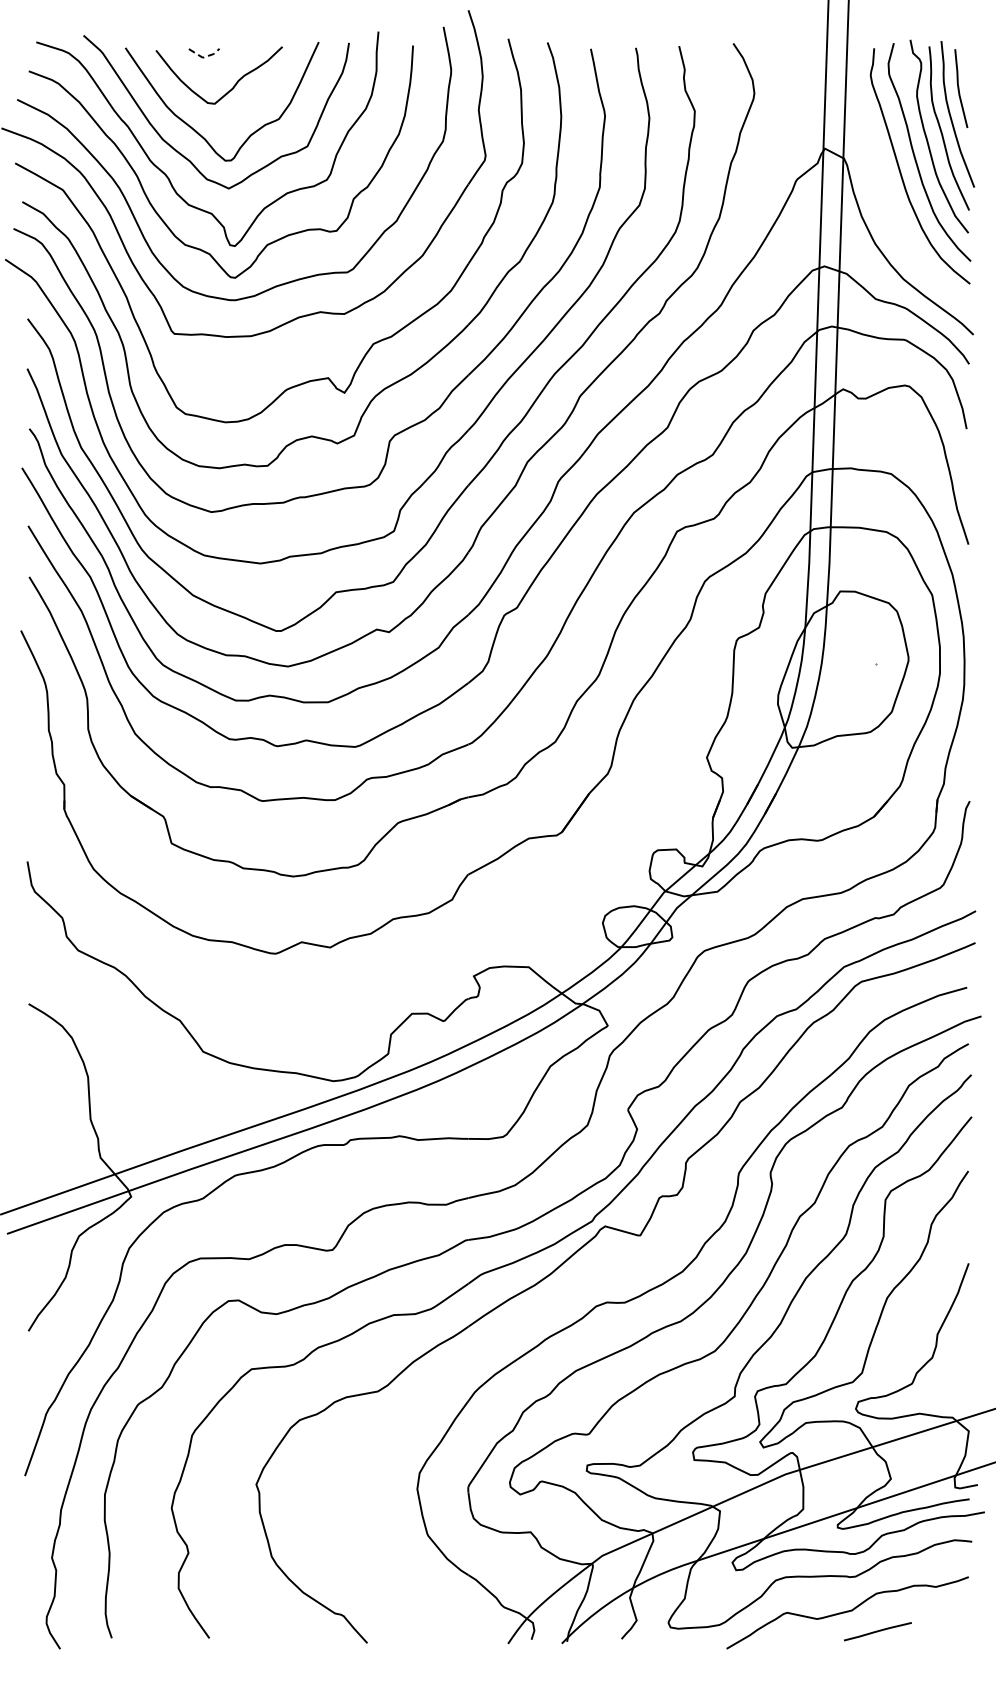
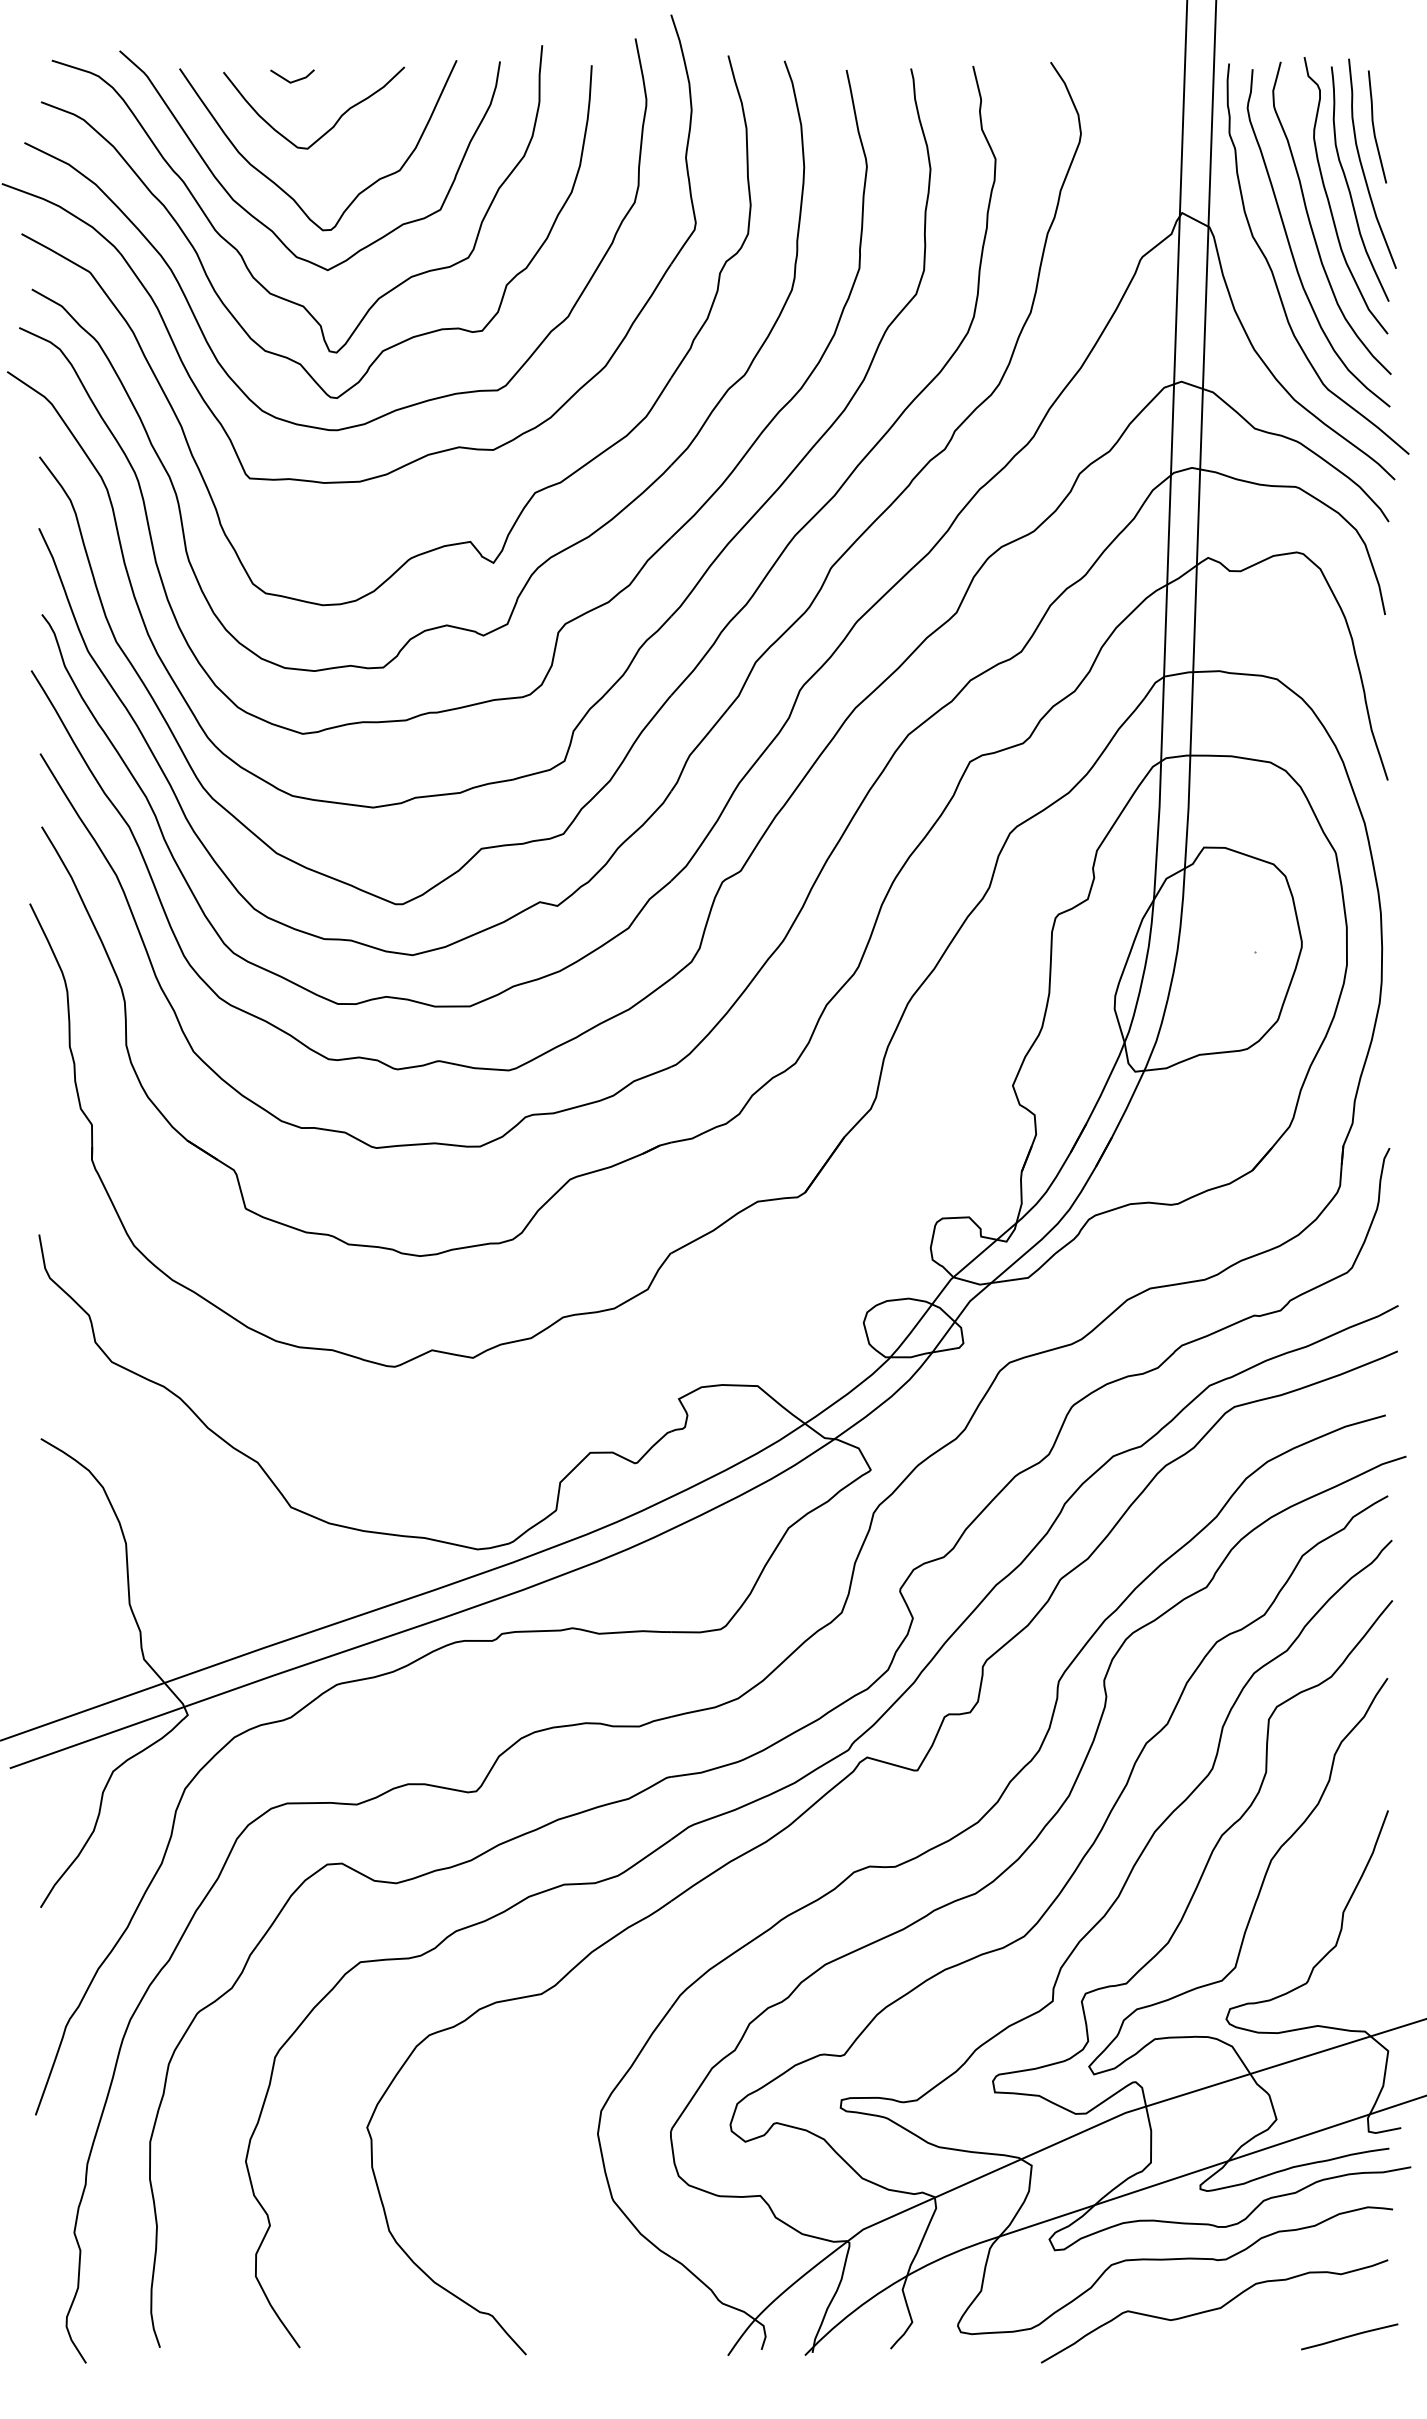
line: (204, 57) -> (292, 82), dashed -> solid
curve: (889, 191) -> (1274, 274), added
line: (877, 1631) -> (1349, 2336), moved

